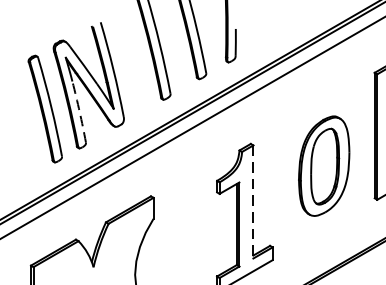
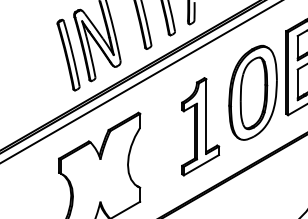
arc: (79, 112) -> (91, 57), dashed -> solid
part: (323, 165) -> (252, 92), size x1.43
line: (253, 203) -> (206, 117), dashed -> solid

